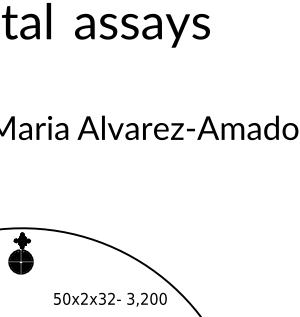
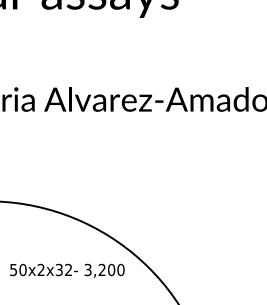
text: (110, 299) -> (67, 270), moved

